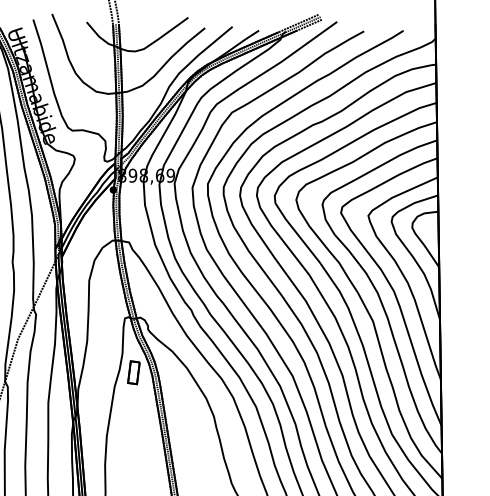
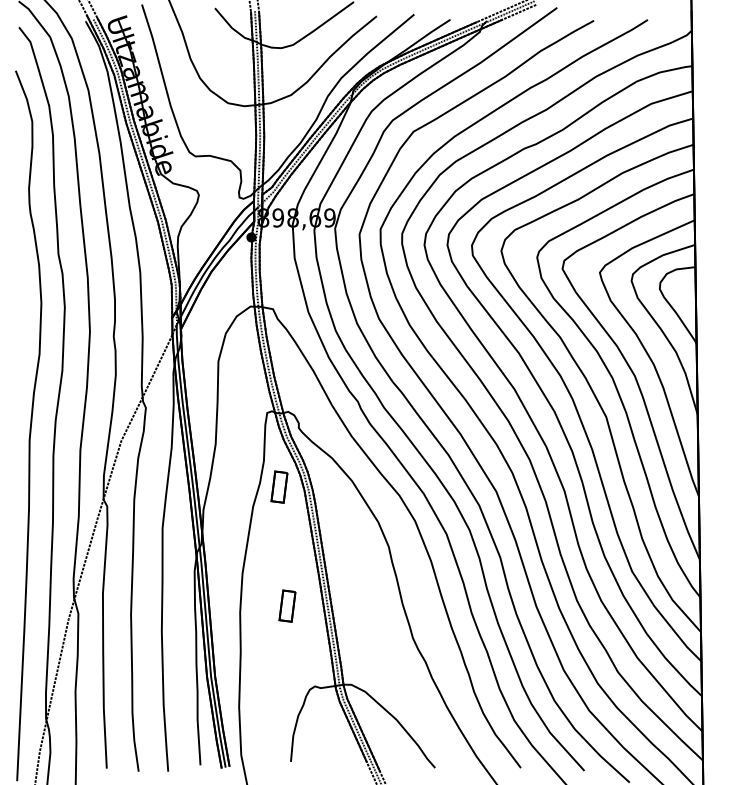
part: (139, 459) -> (287, 605), added

